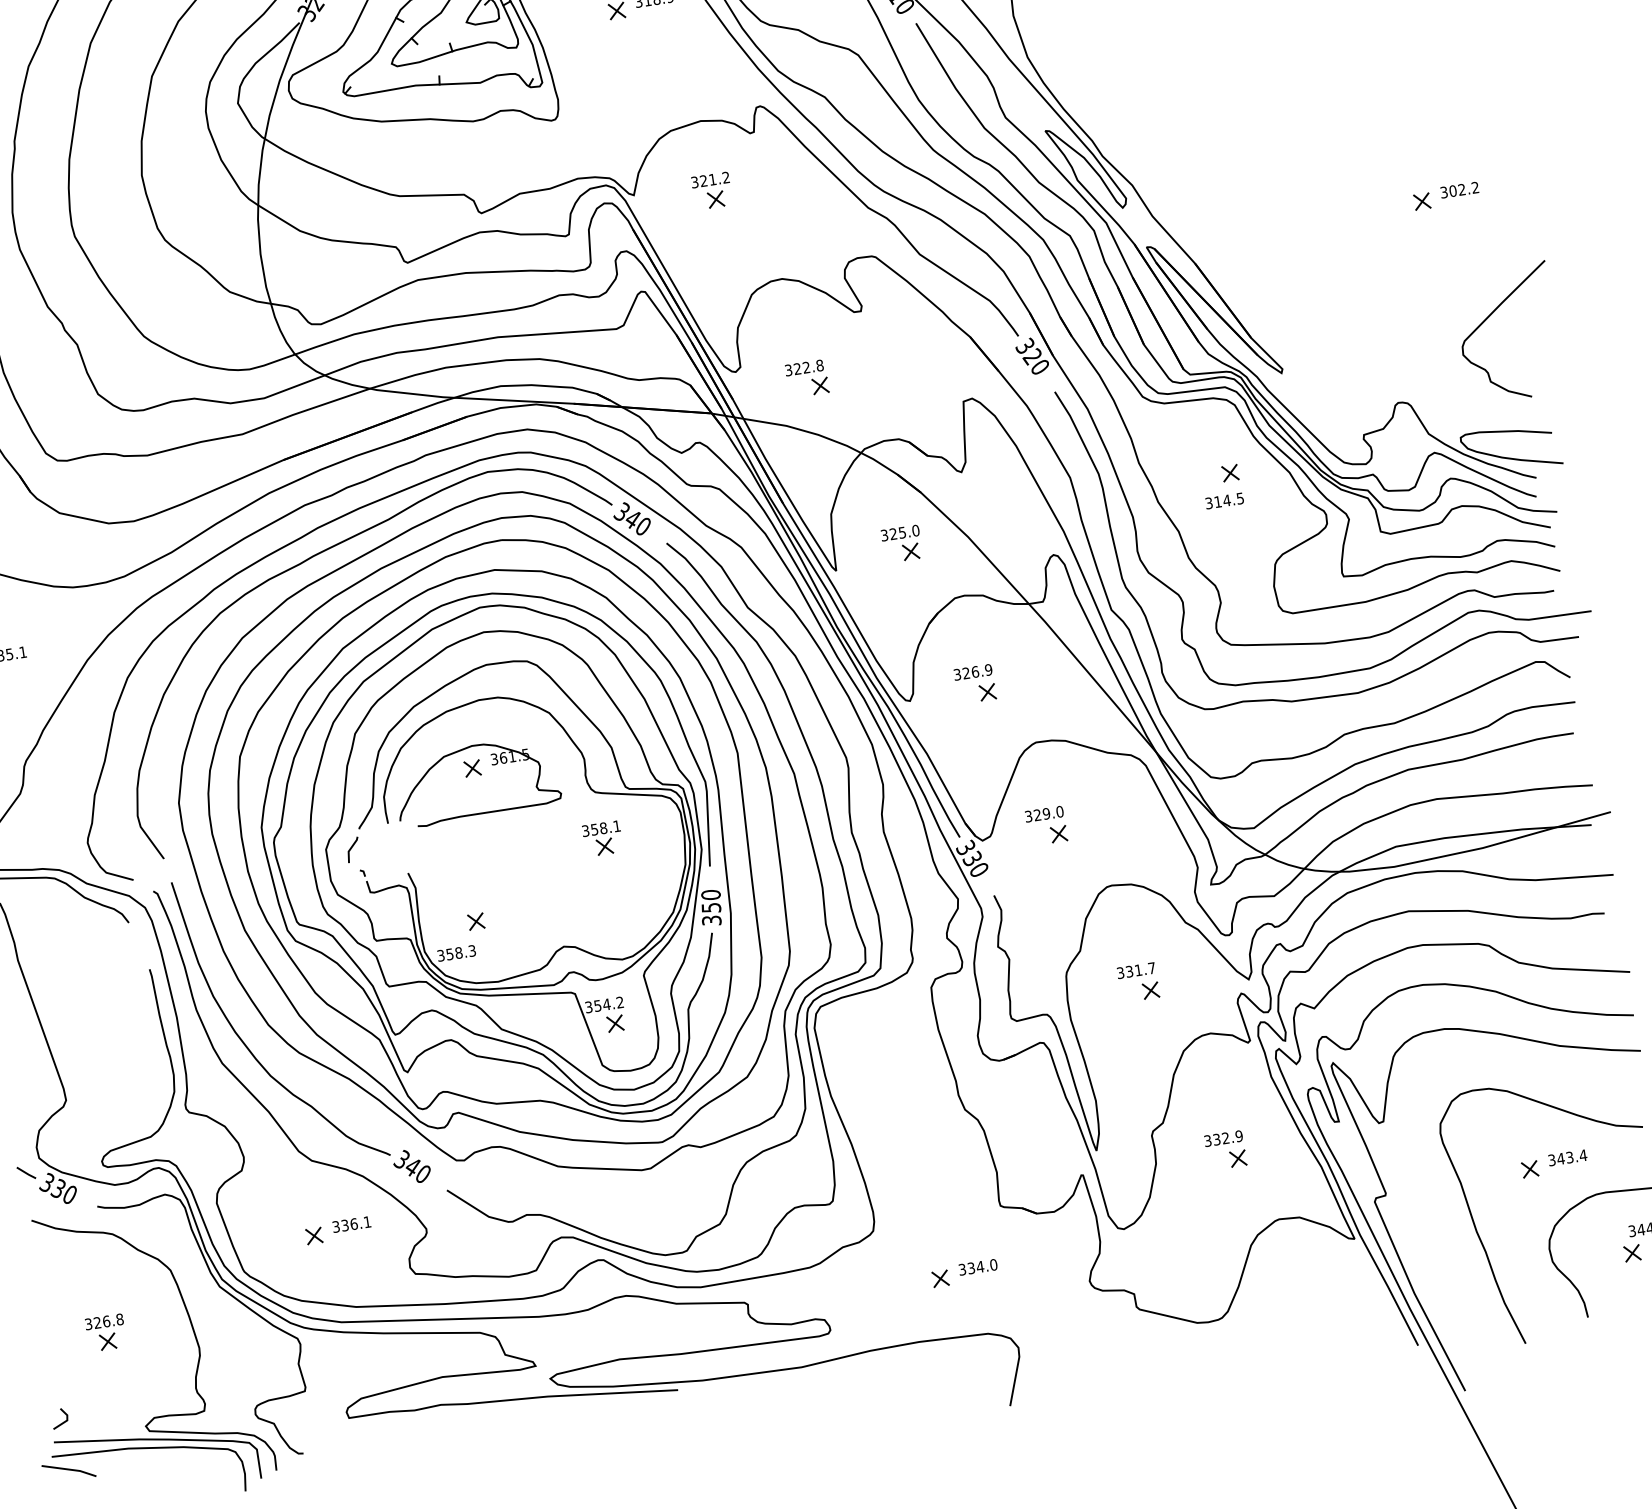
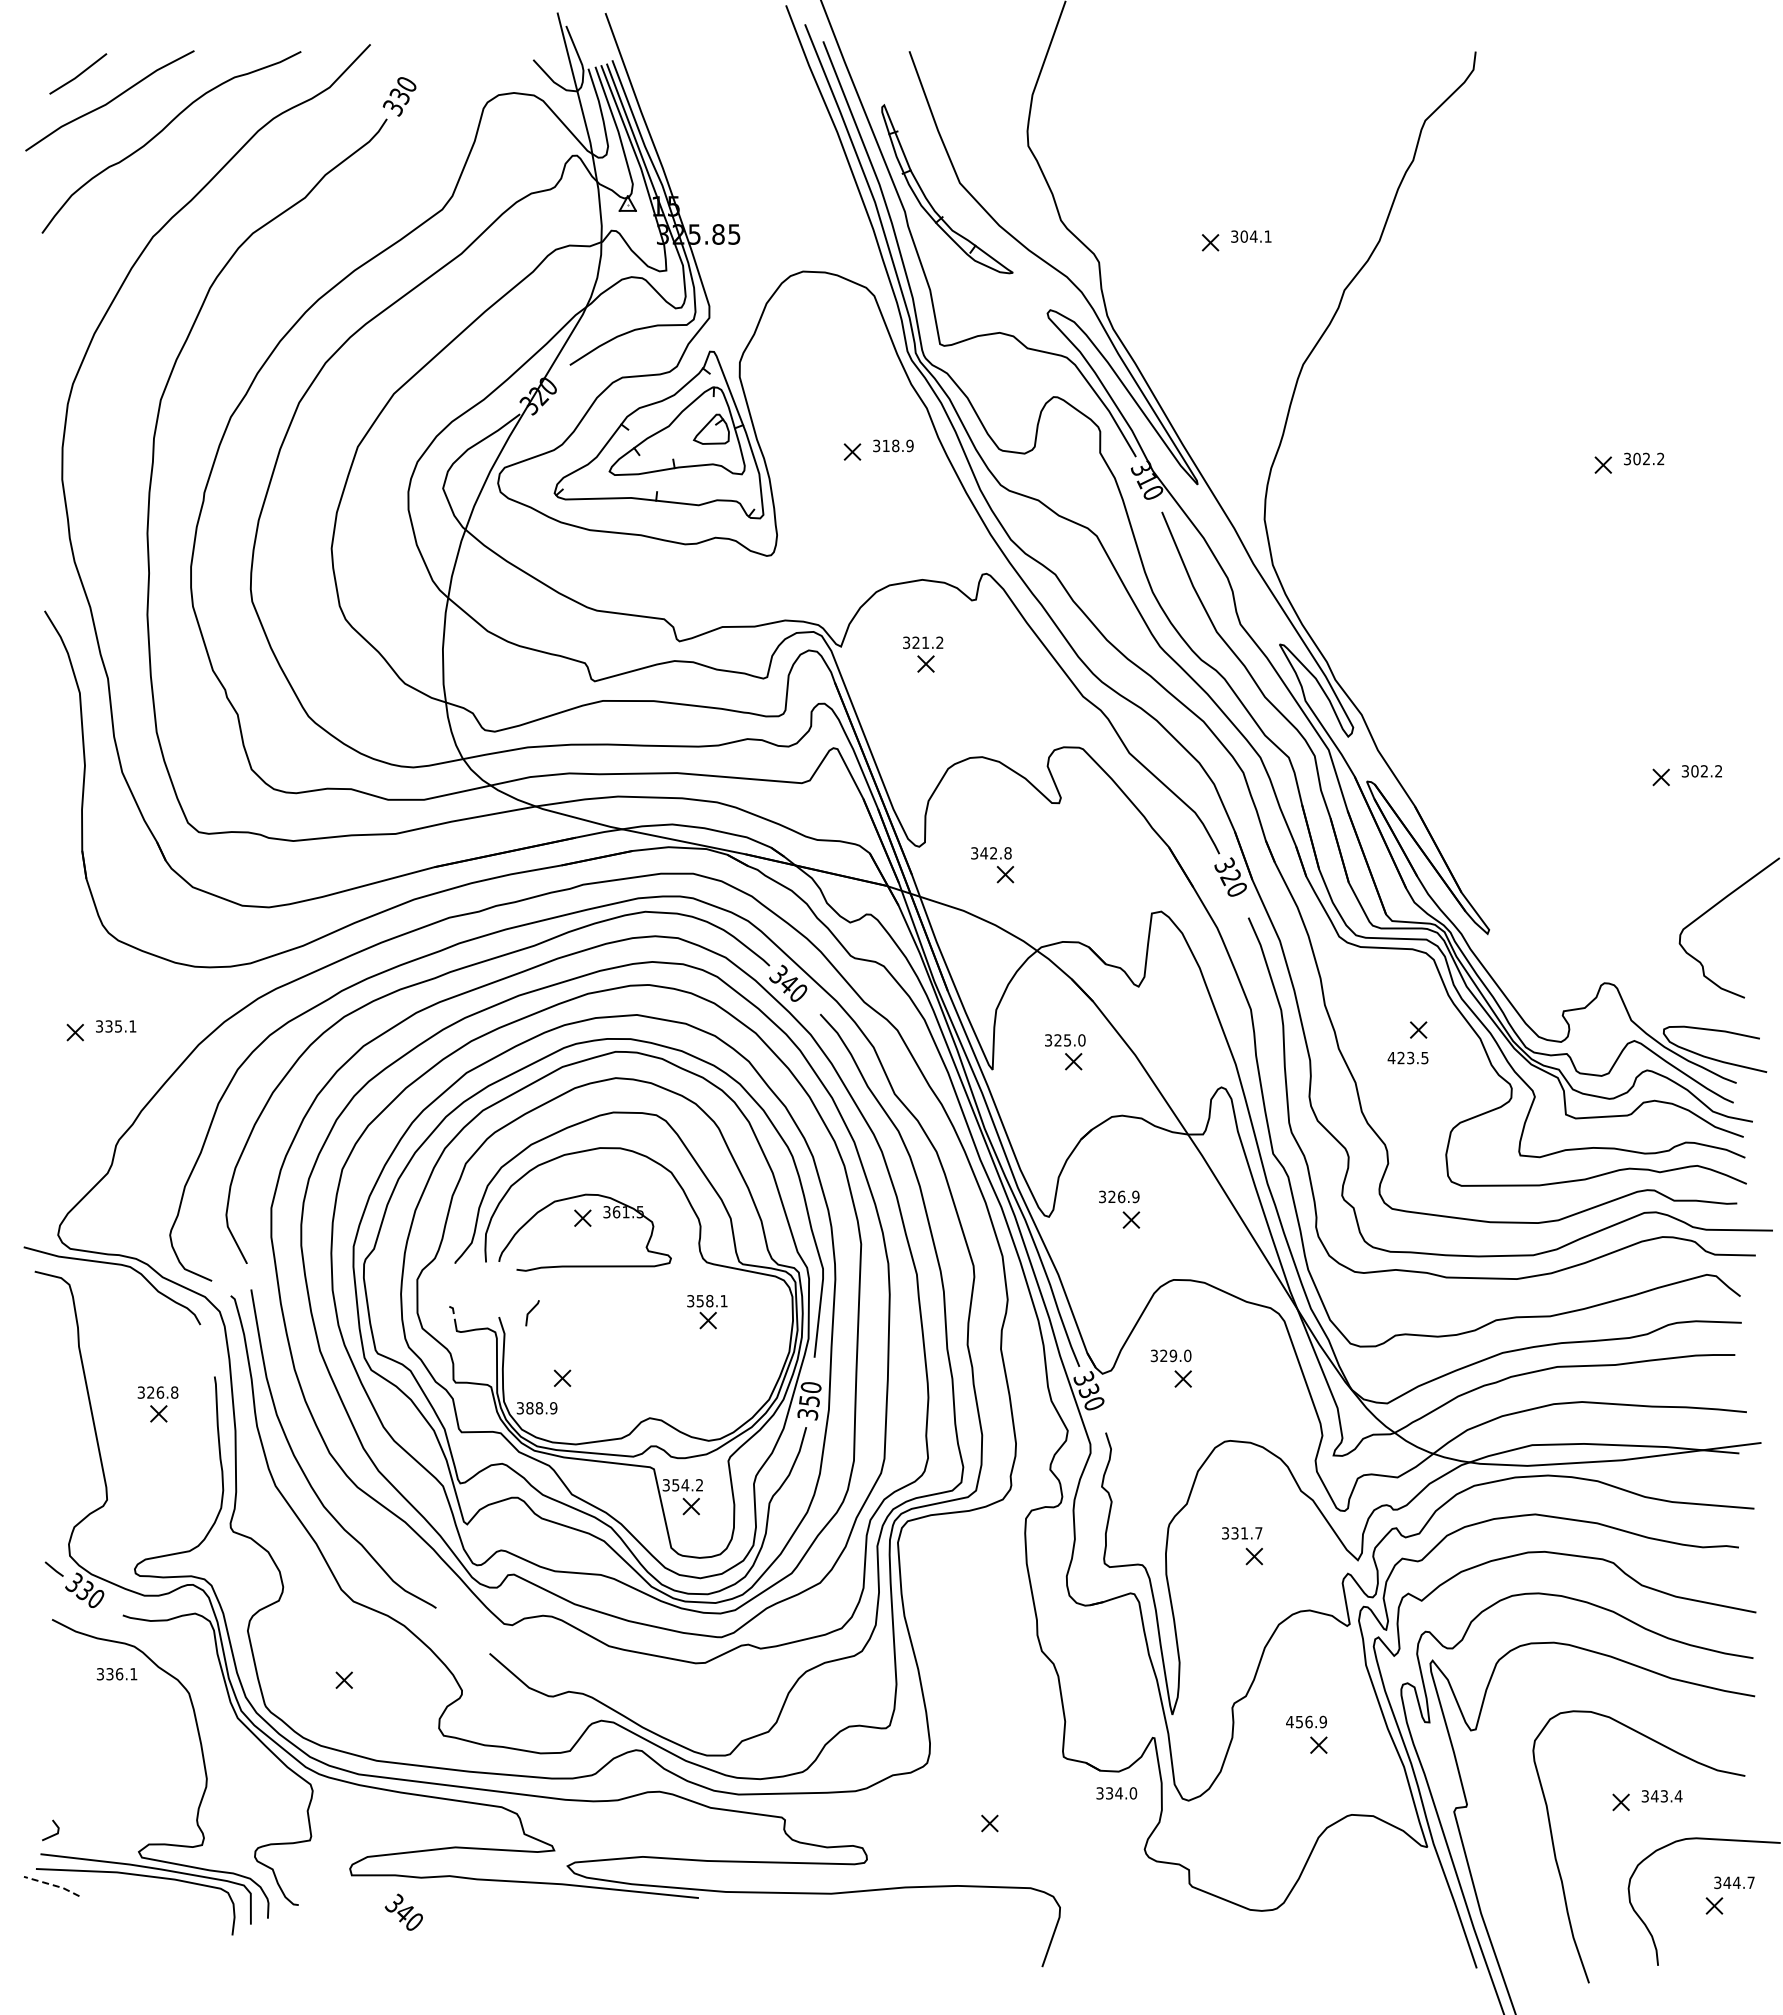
text: (797, 369) -> (984, 853), 322.8 -> 342.8
text: (1217, 501) -> (1400, 1057), 314.5 -> 423.5
line: (351, 848) -> (531, 1311), moved
text: (460, 952) -> (541, 1408), 358.3 -> 388.9
text: (1216, 1139) -> (1299, 1721), 332.9 -> 456.9
text: (411, 1165) -> (403, 1911), moved
text: (352, 1224) -> (117, 1674), moved
text: (977, 1267) -> (1116, 1793), moved
part: (105, 1333) -> (157, 1404), moved
line: (69, 1470) -> (52, 1885), solid -> dashed

